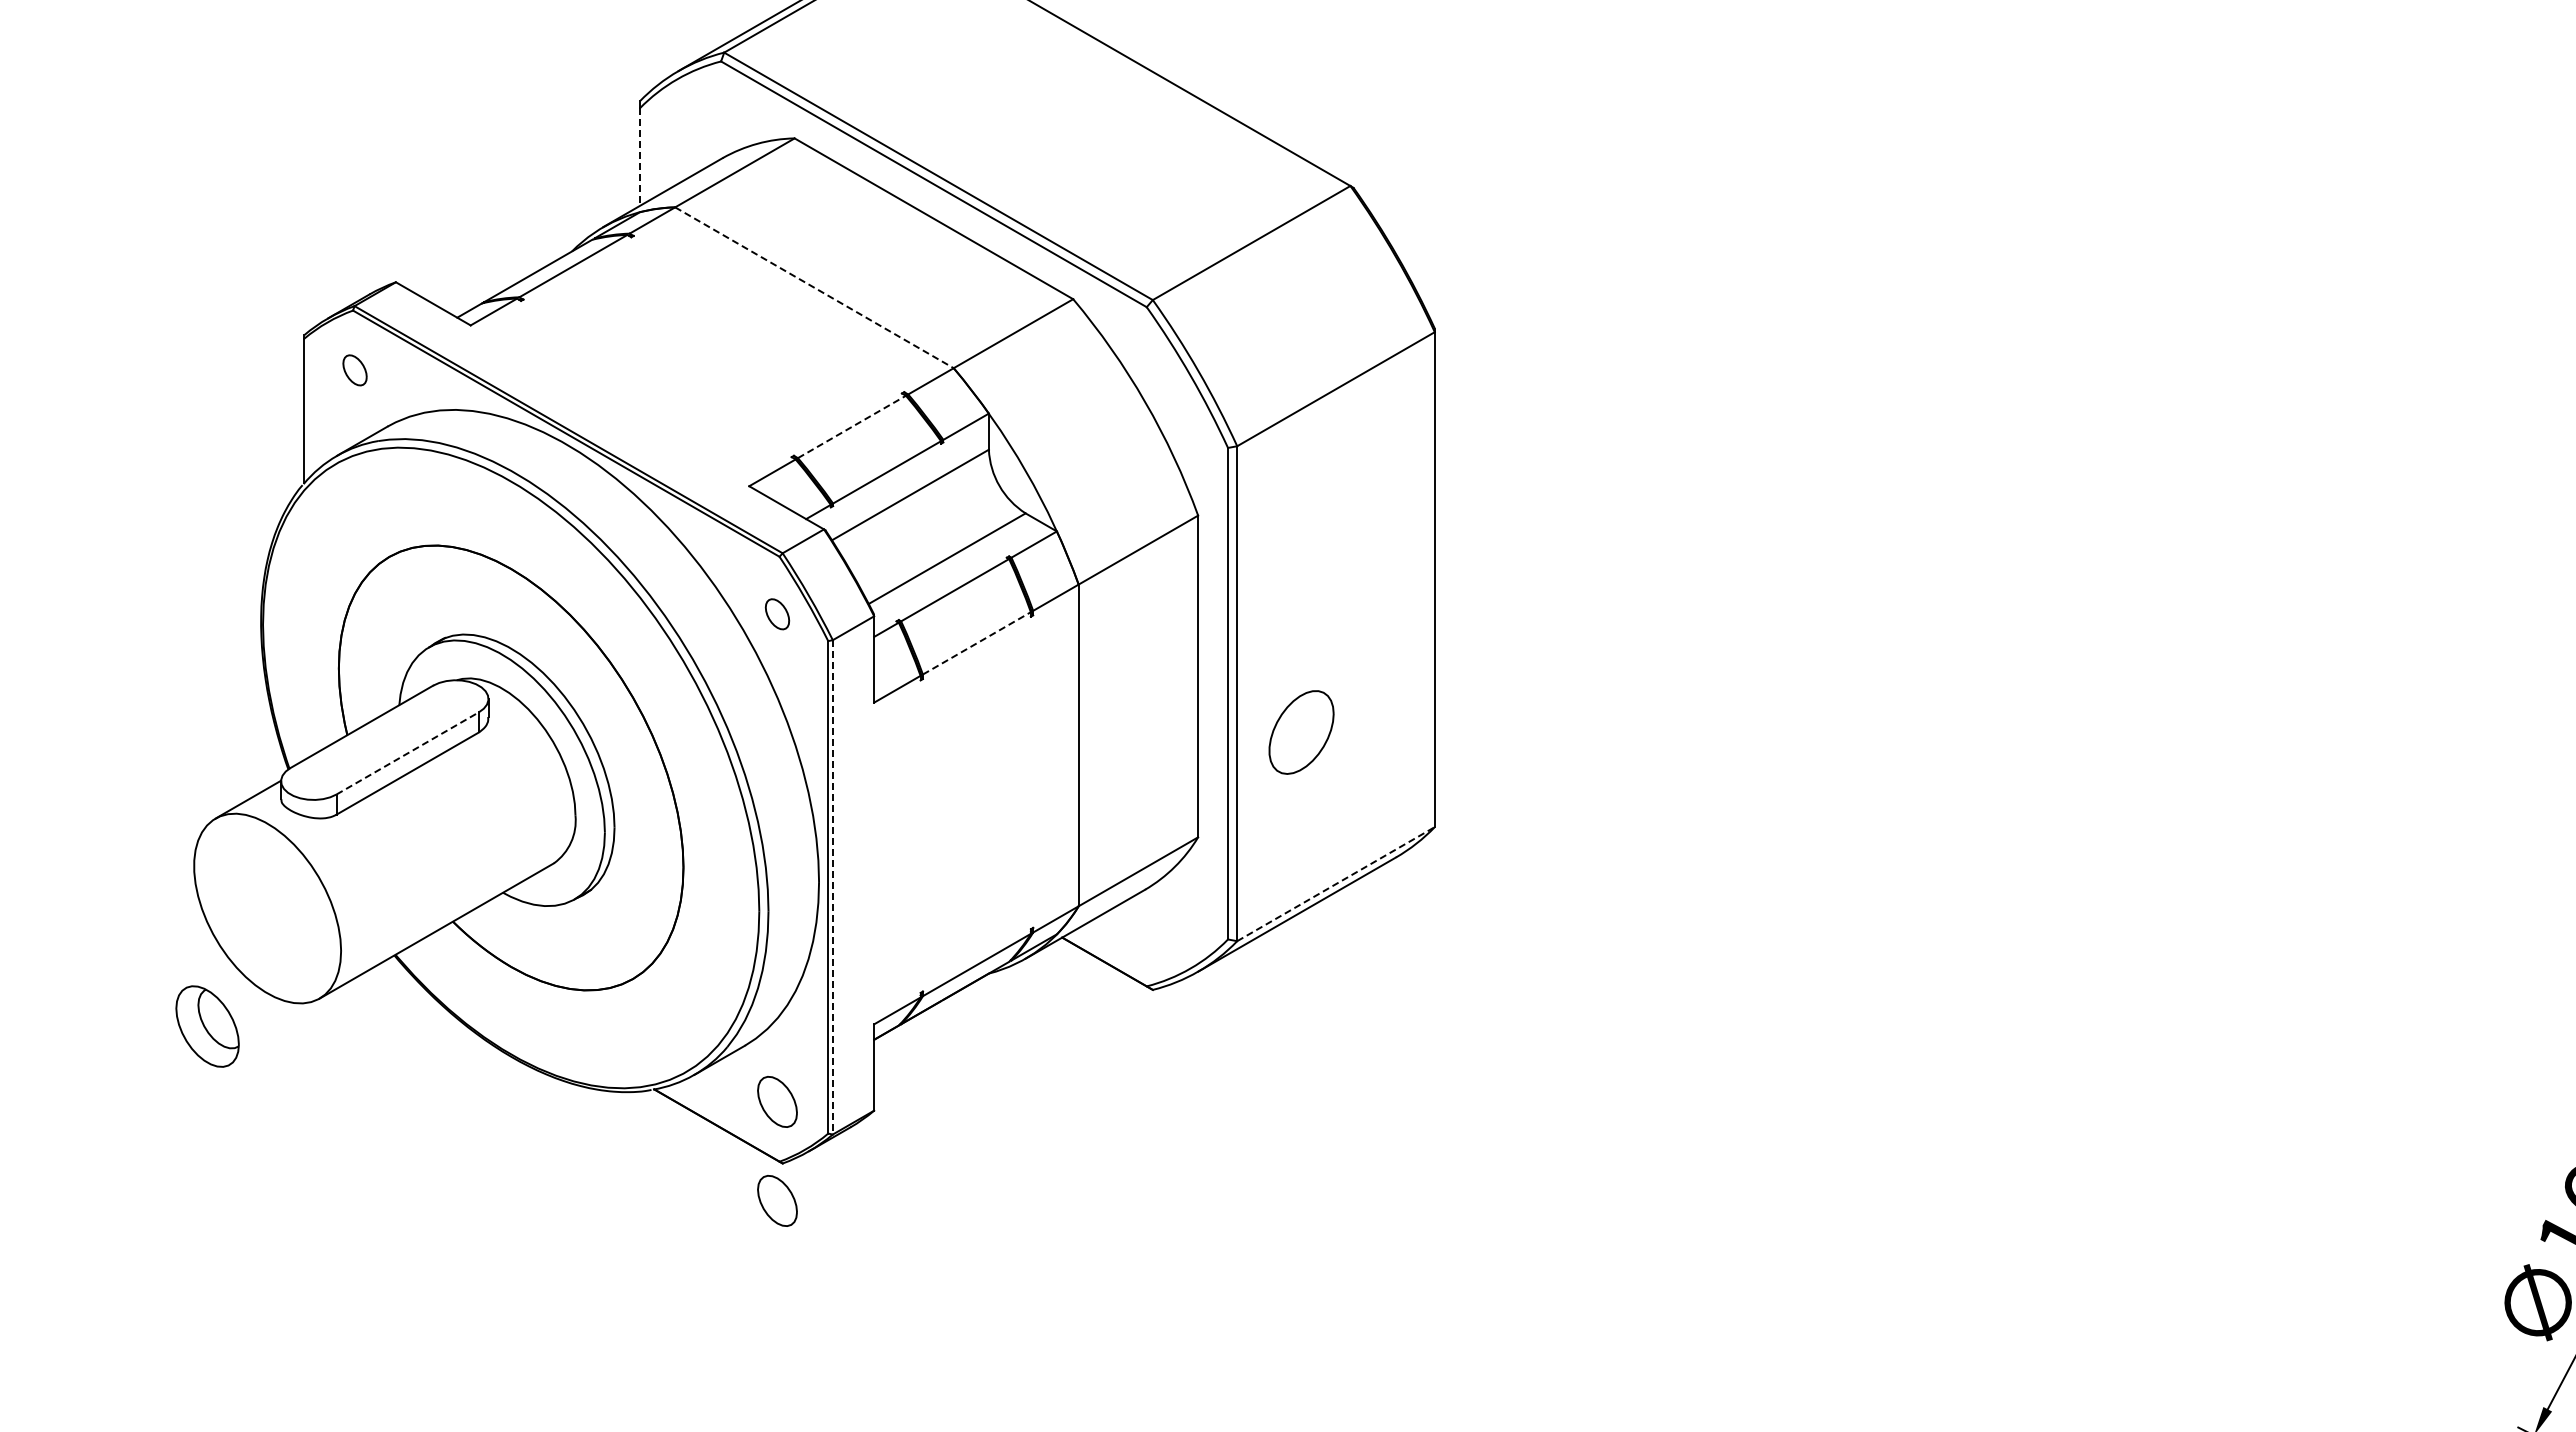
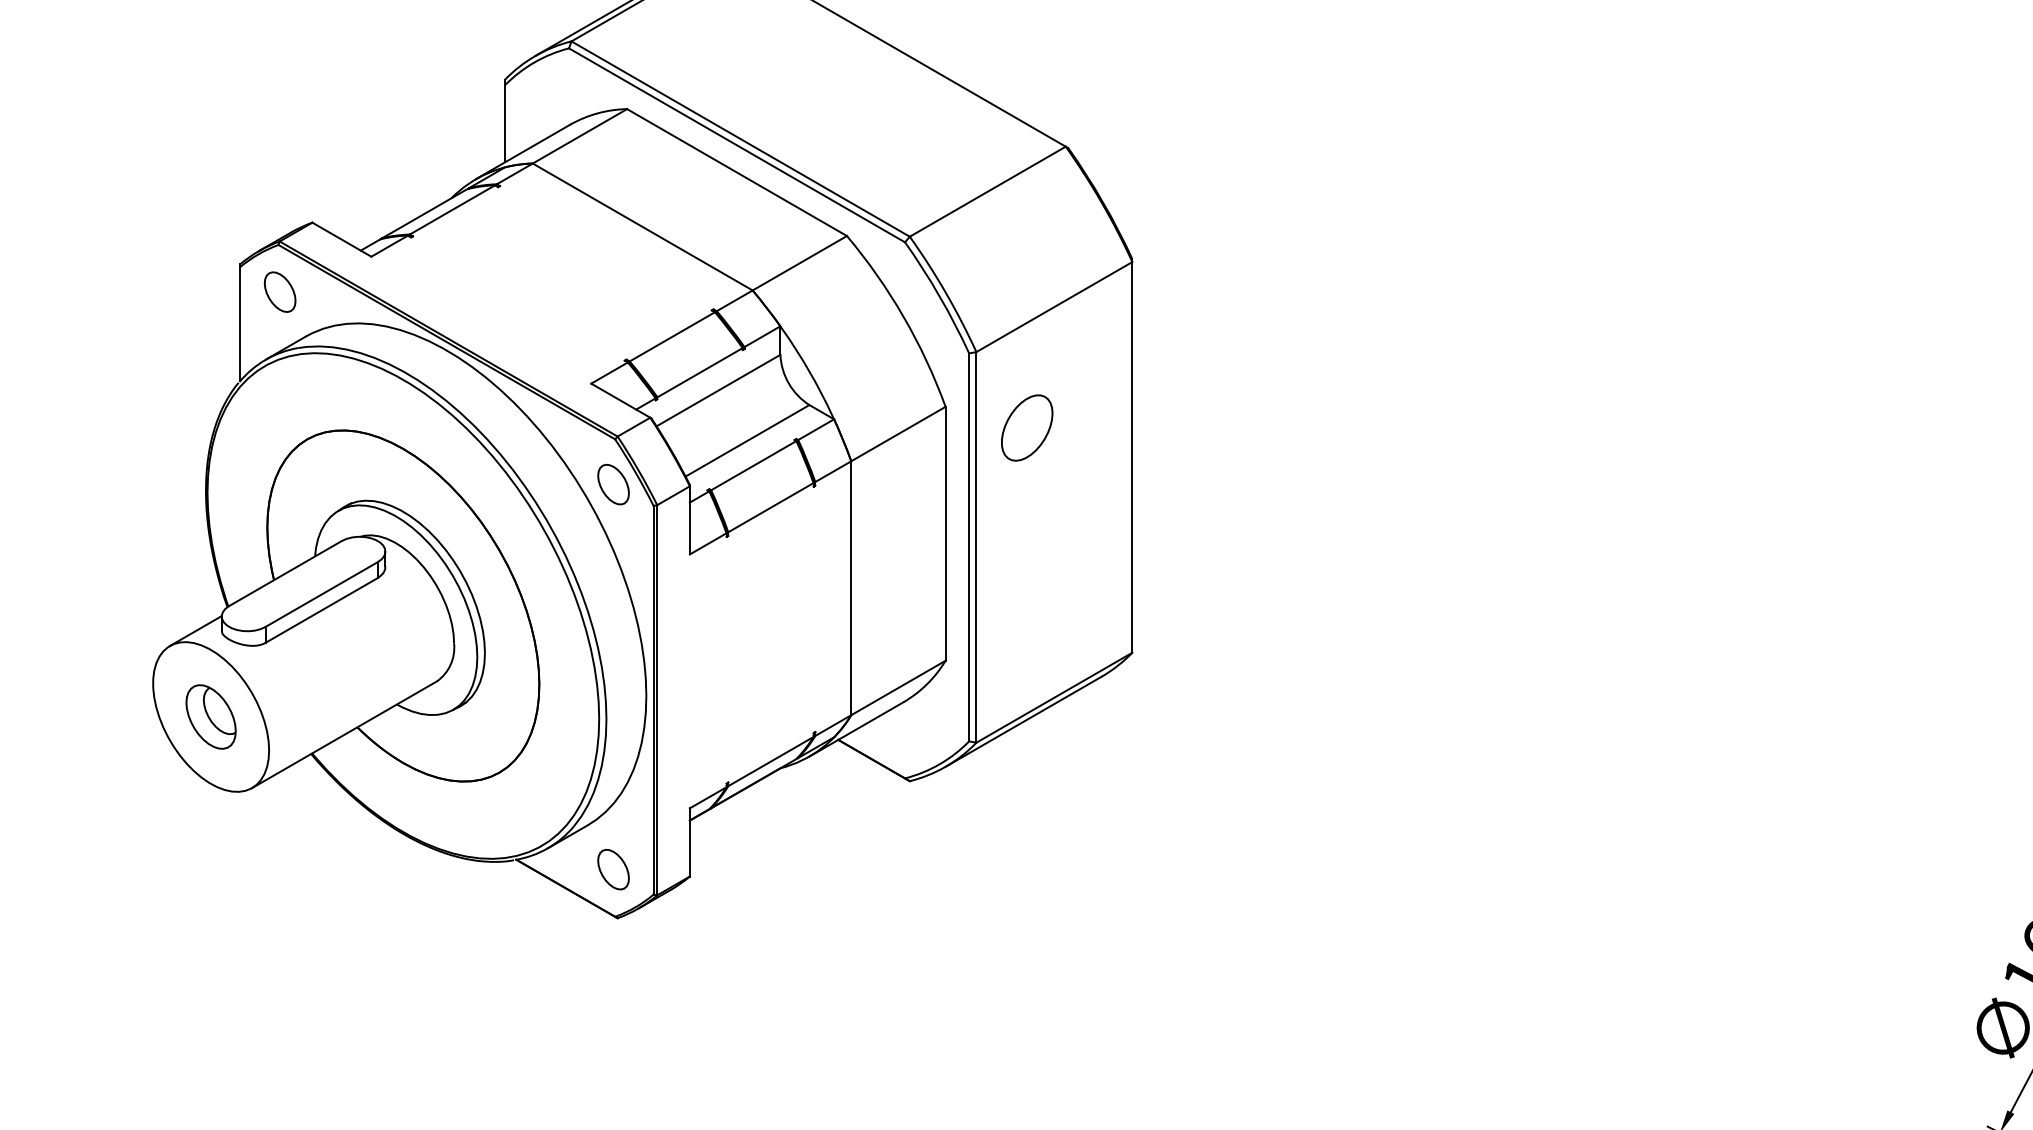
line: (639, 157) -> (504, 124), dashed -> solid
line: (814, 287) -> (642, 226), dashed -> solid
part: (354, 370) -> (279, 292), size x1.67
line: (852, 426) -> (672, 336), dashed -> solid
part: (777, 614) -> (613, 484), size x1.67
line: (977, 643) -> (771, 507), dashed -> solid
part: (1301, 732) -> (1027, 428), moved
line: (408, 753) -> (322, 594), dashed -> solid
line: (1336, 883) -> (1054, 697), dashed -> solid
line: (832, 887) -> (656, 700), dashed -> solid
part: (207, 1026) -> (211, 716), moved
part: (777, 1200) -> (613, 947), removed

